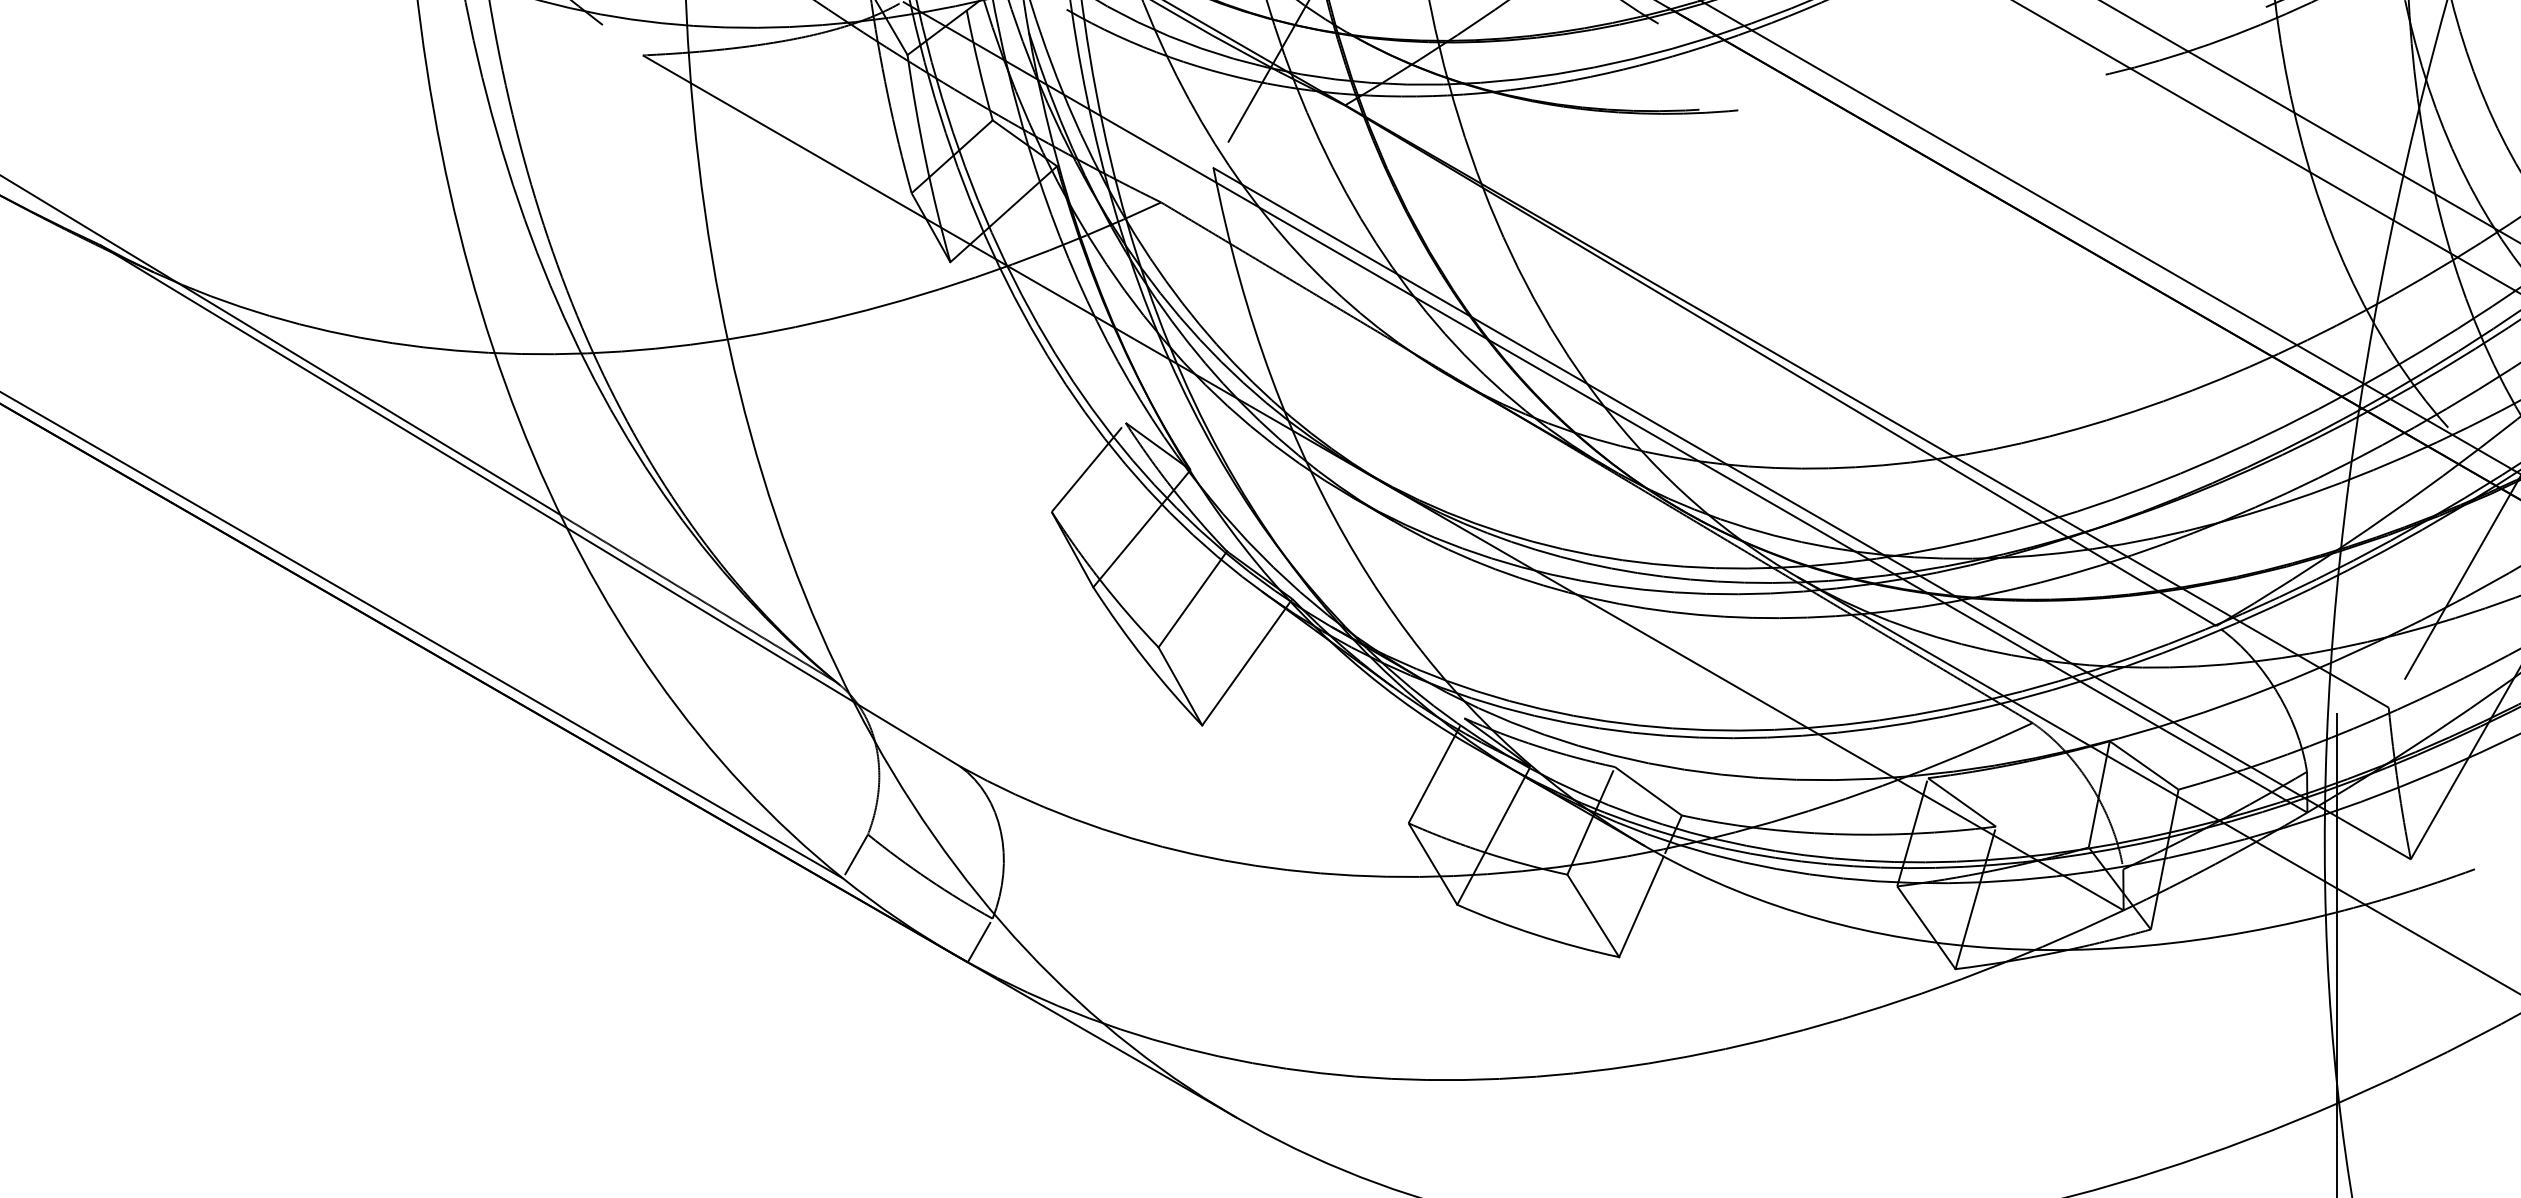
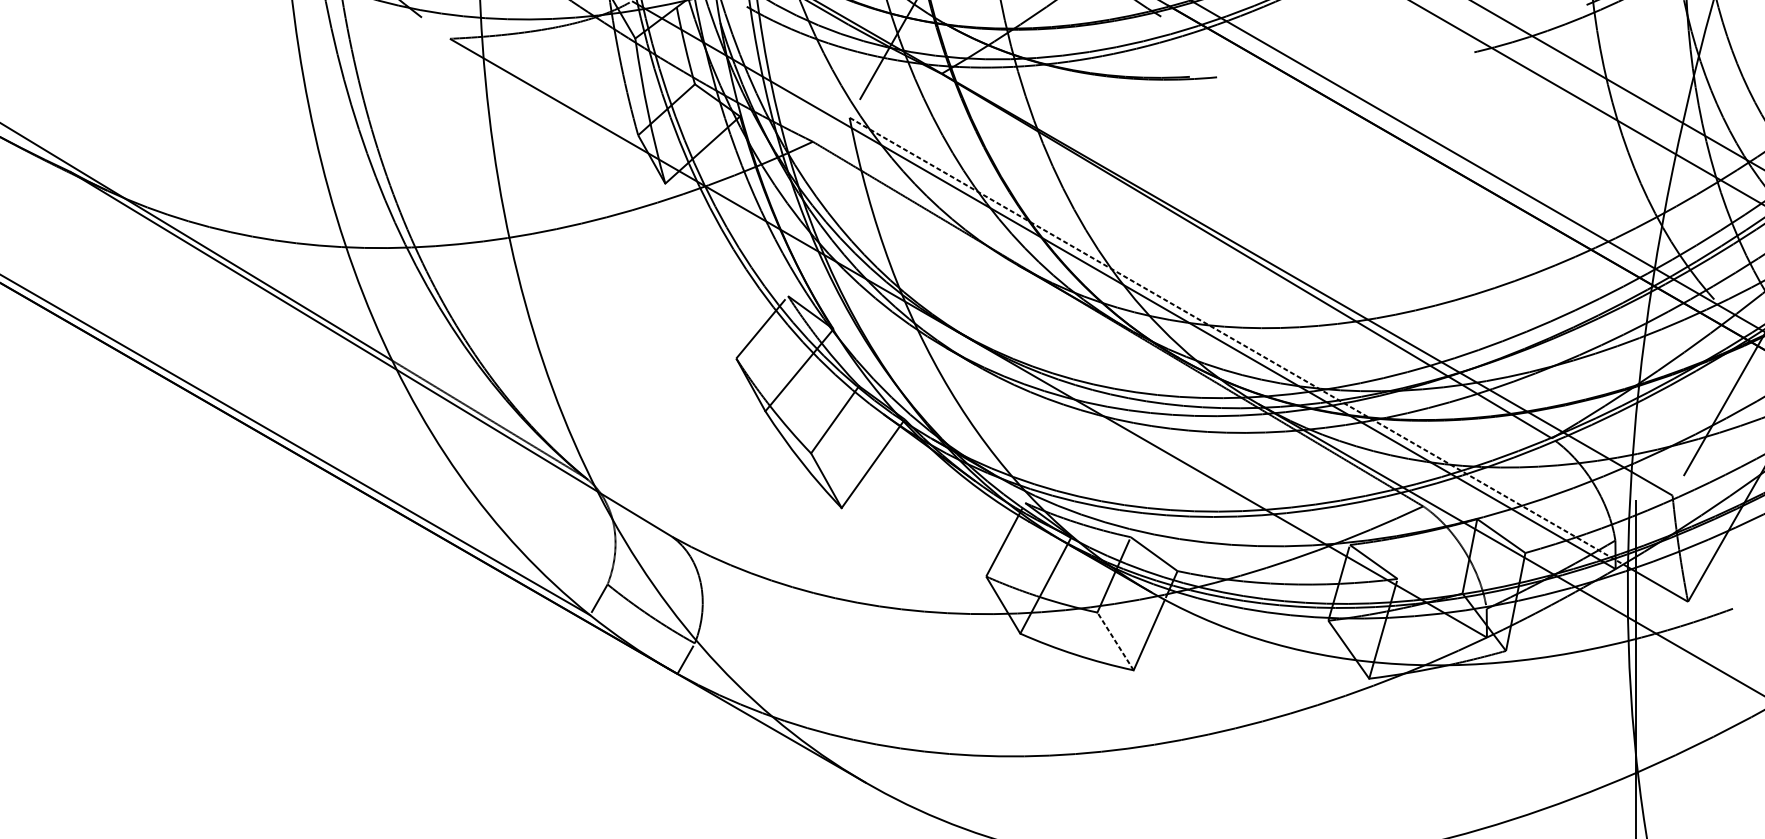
line: (1769, 488) -> (1238, 342), solid -> dashed
line: (1593, 915) -> (1115, 641), solid -> dashed

